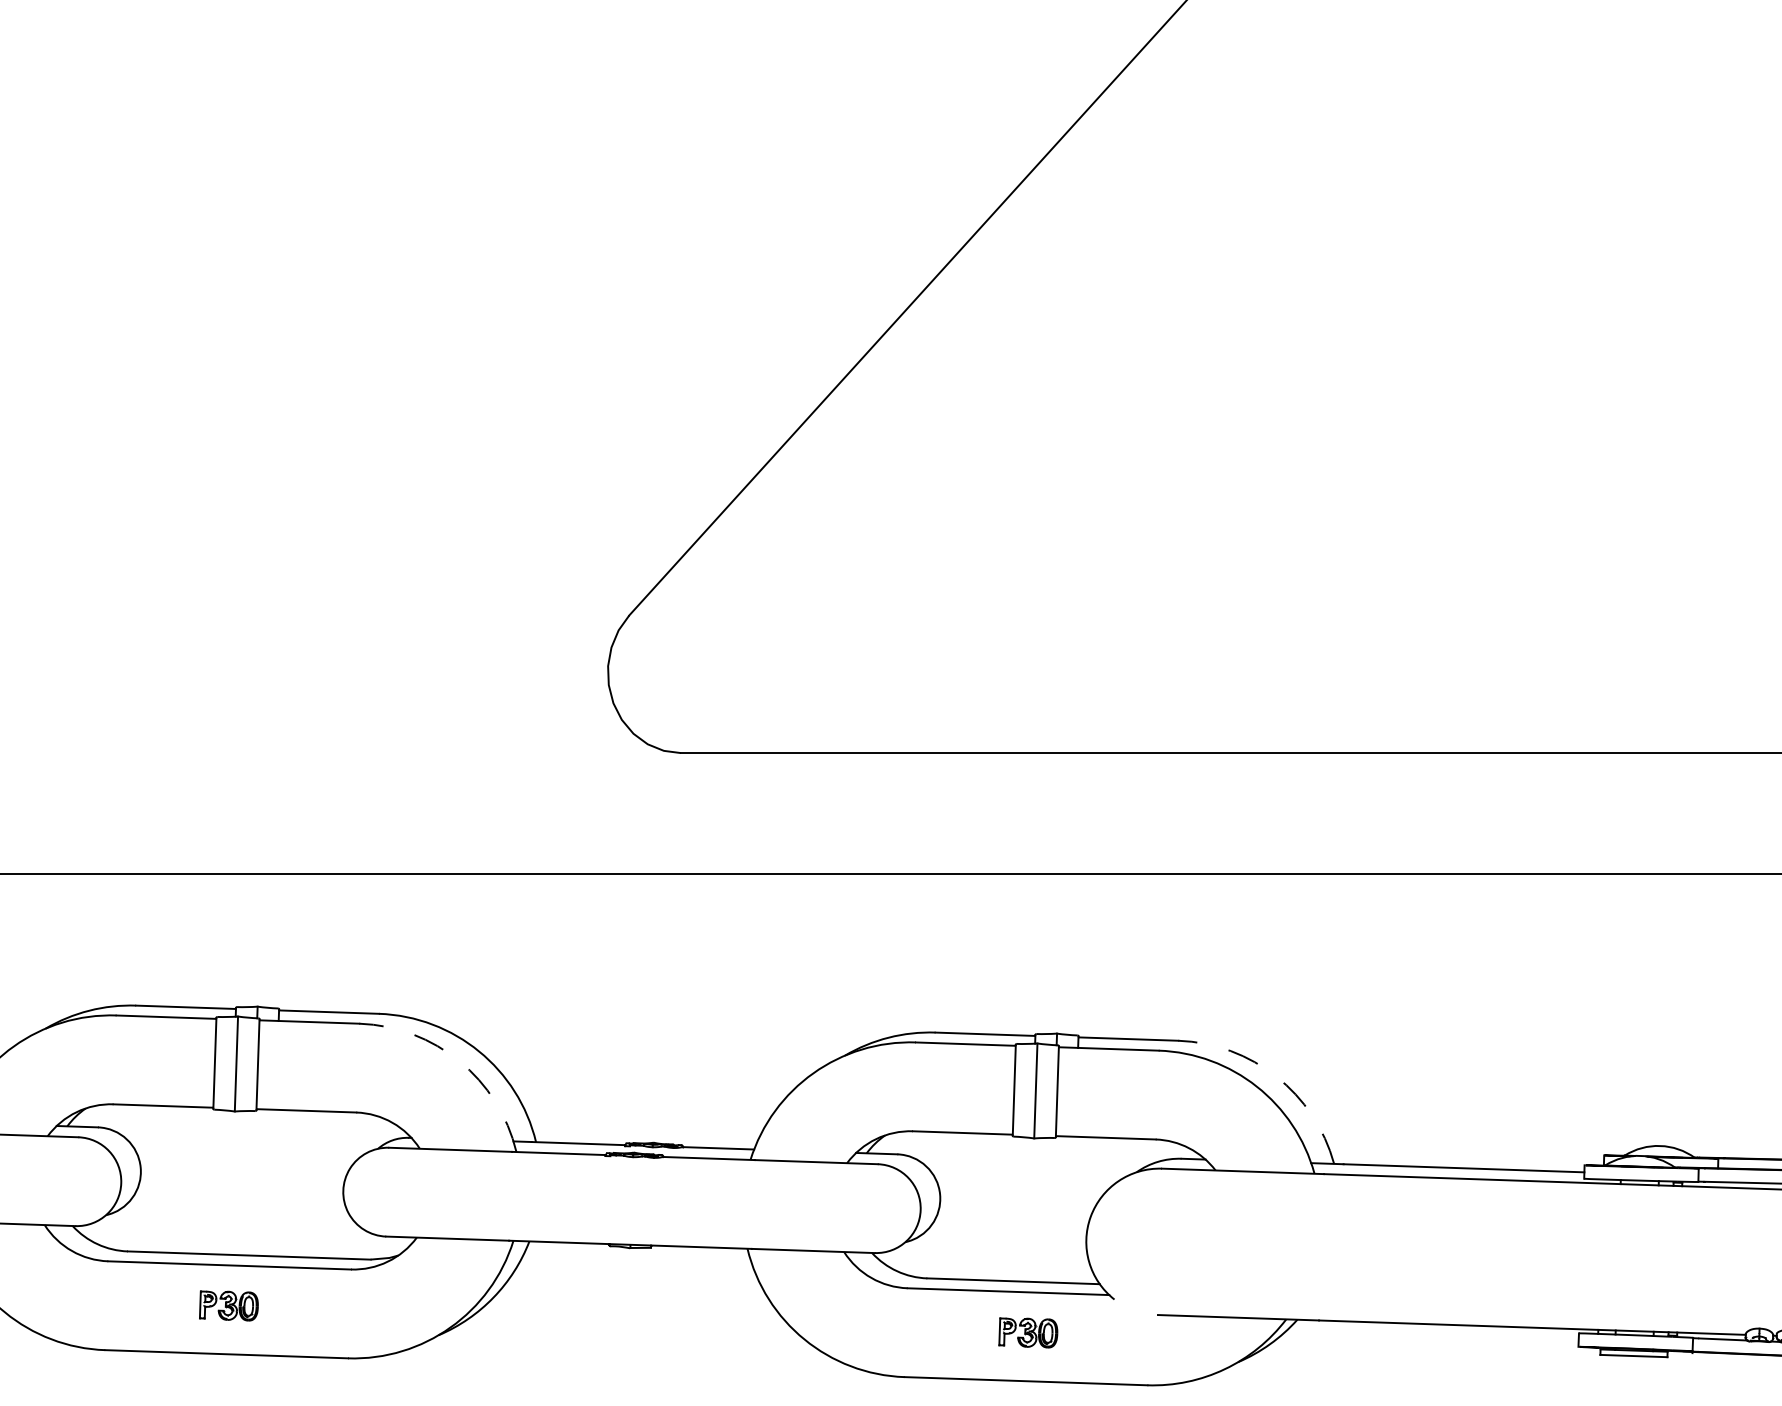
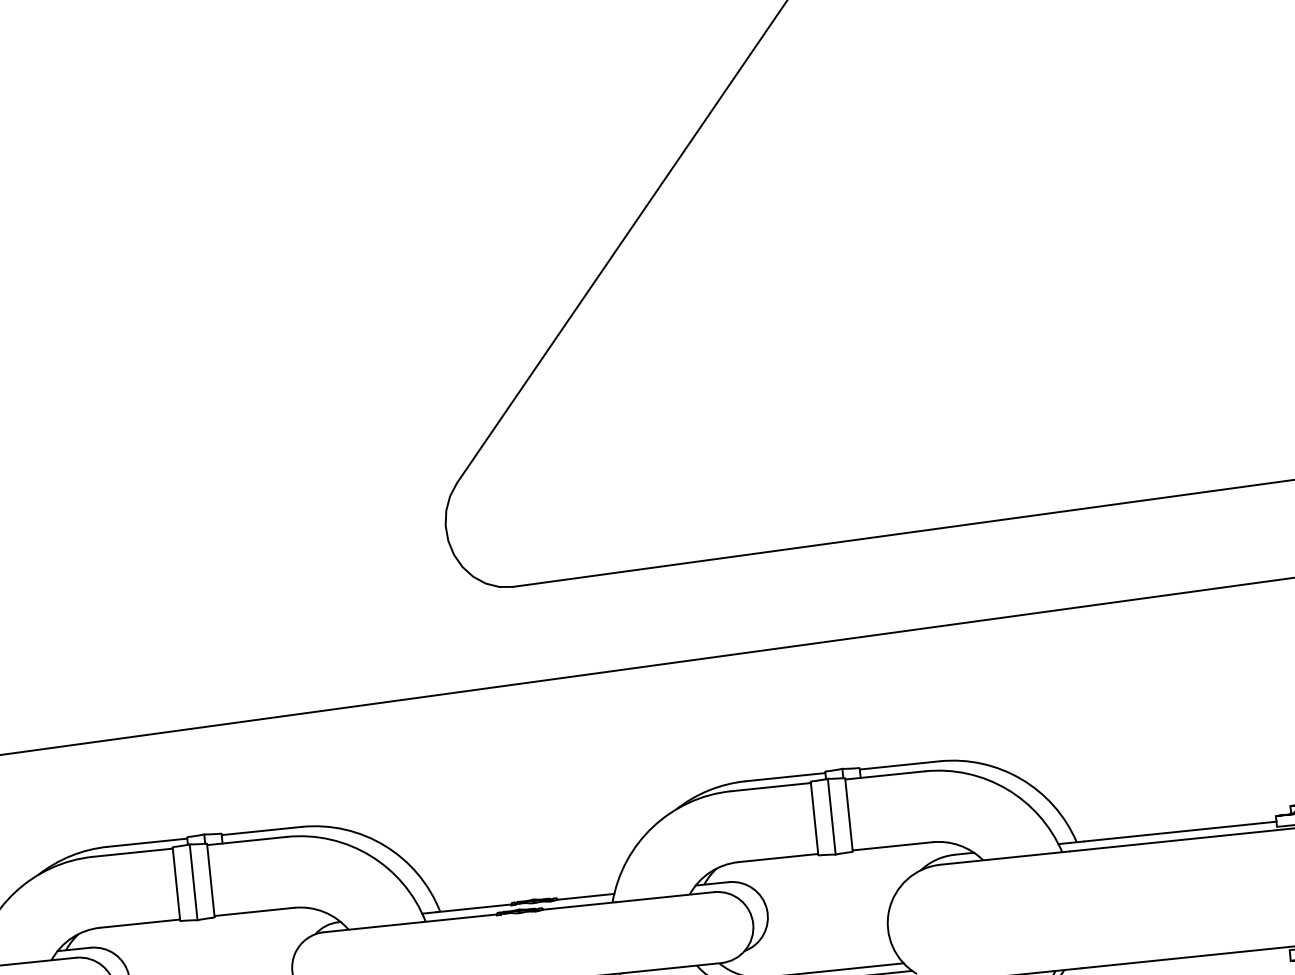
arc: (459, 1061) -> (370, 856), dashed -> solid
arc: (1276, 1076) -> (1021, 779), dashed -> solid

